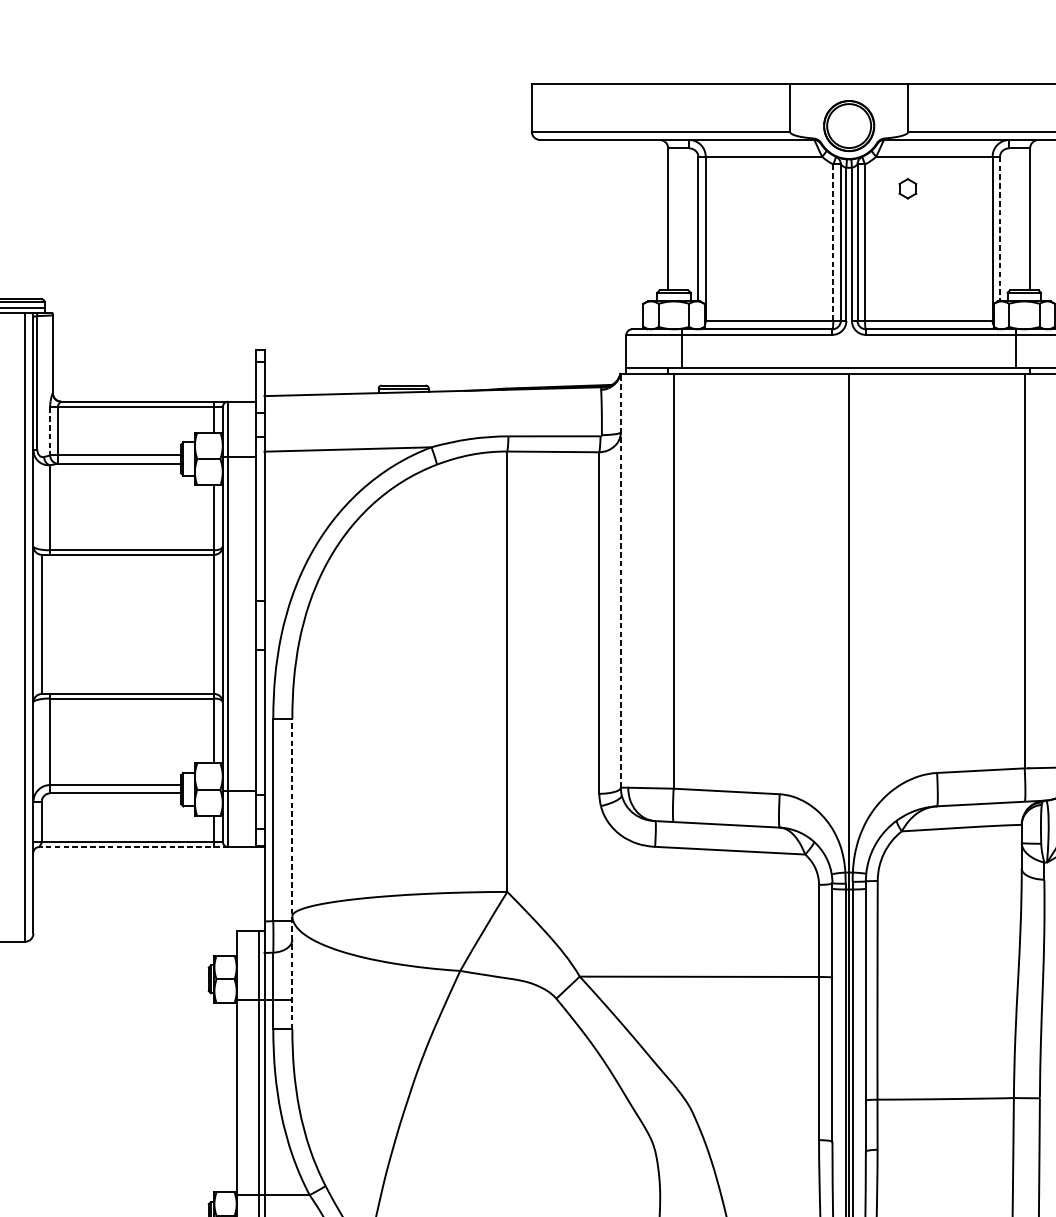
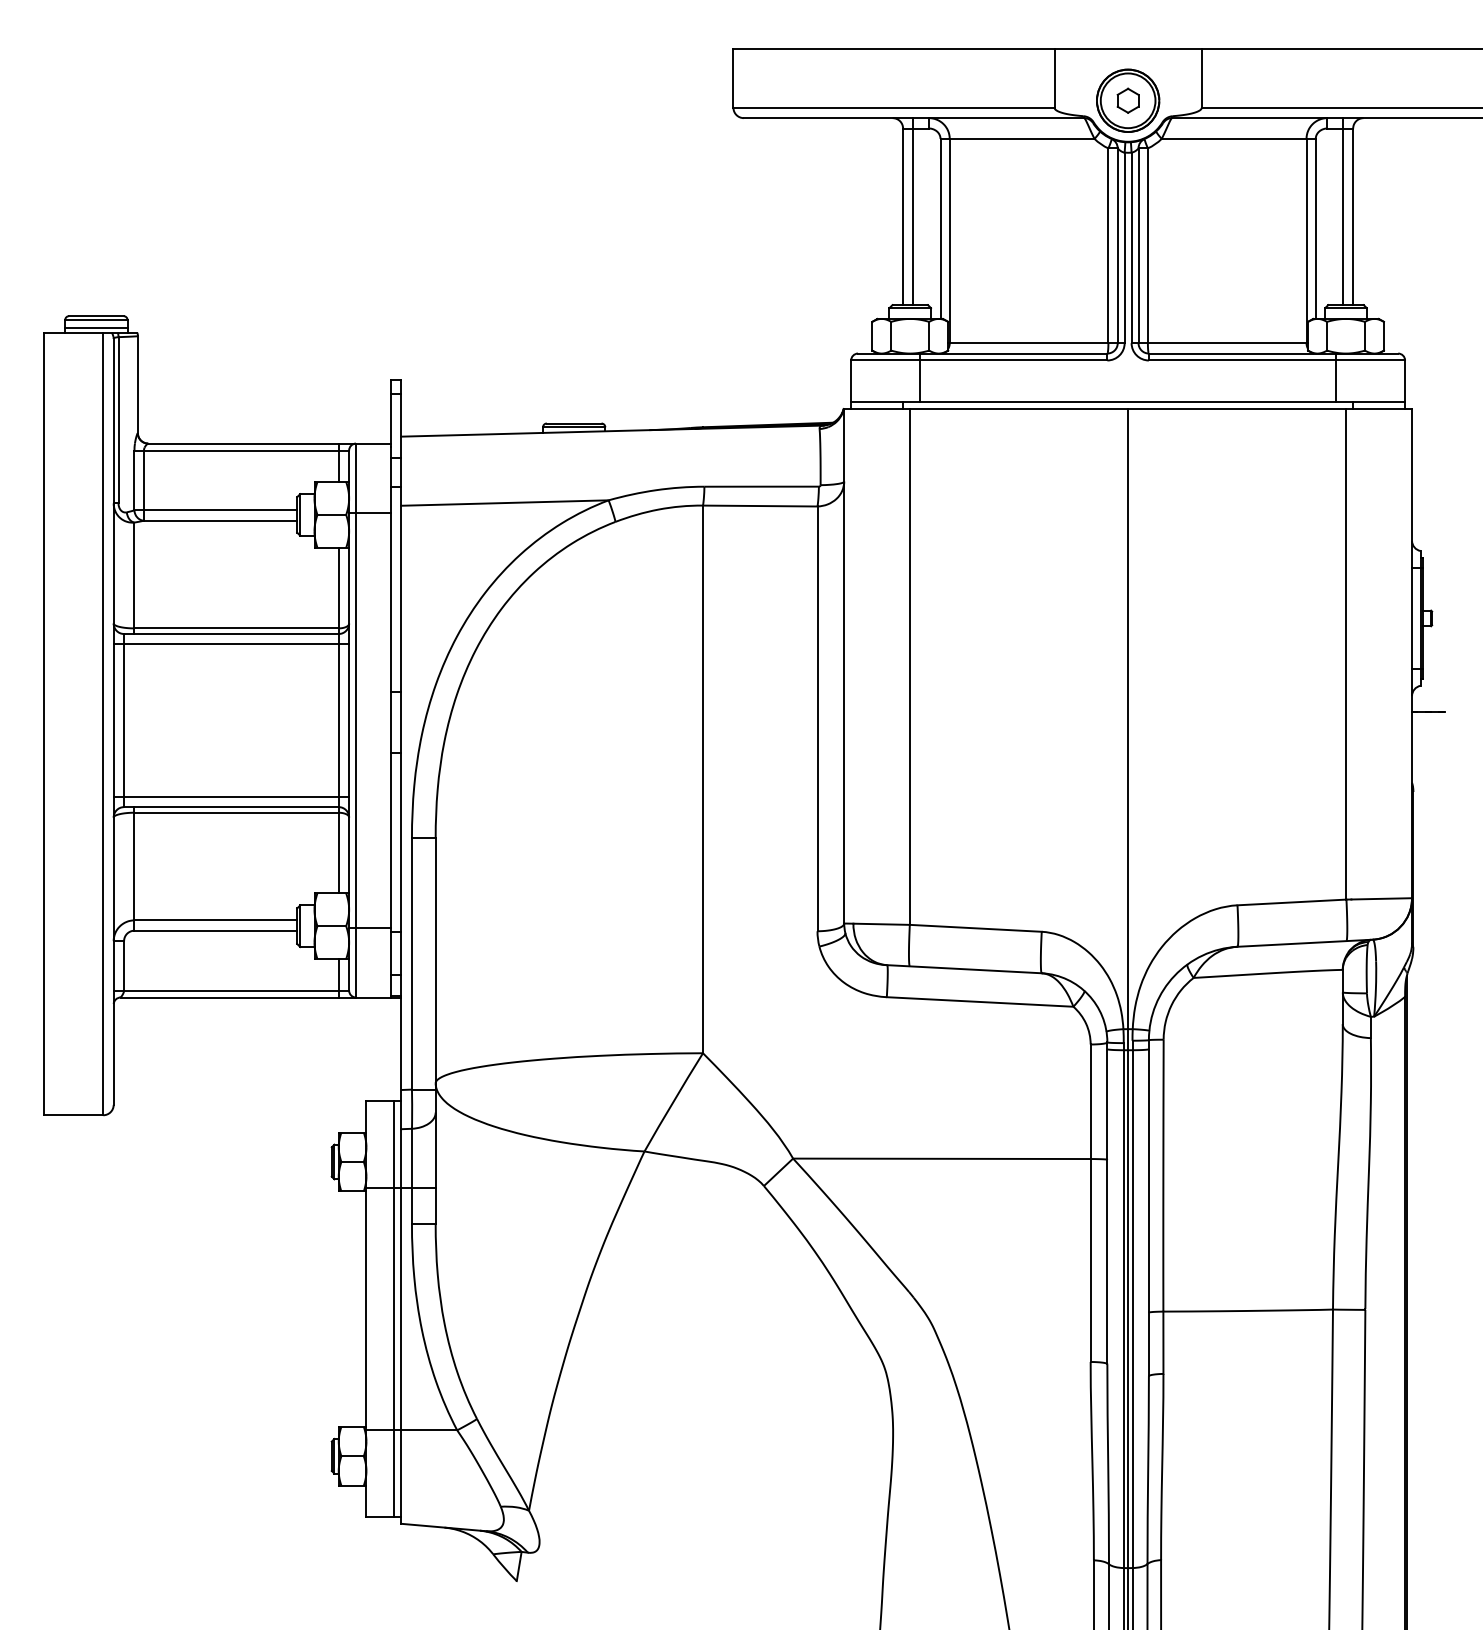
part: (907, 188) -> (1127, 100), moved
line: (676, 215) -> (913, 211), added
line: (1021, 215) -> (1342, 211), added
line: (999, 229) -> (1315, 229), dashed -> solid
line: (833, 243) -> (1108, 246), dashed -> solid
line: (50, 431) -> (134, 480), dashed -> solid
line: (128, 563) -> (231, 644), added
line: (621, 580) -> (844, 665), dashed -> solid
line: (128, 685) -> (231, 796), added
line: (133, 847) -> (238, 997), dashed -> solid
line: (292, 873) -> (435, 1030), dashed -> solid

